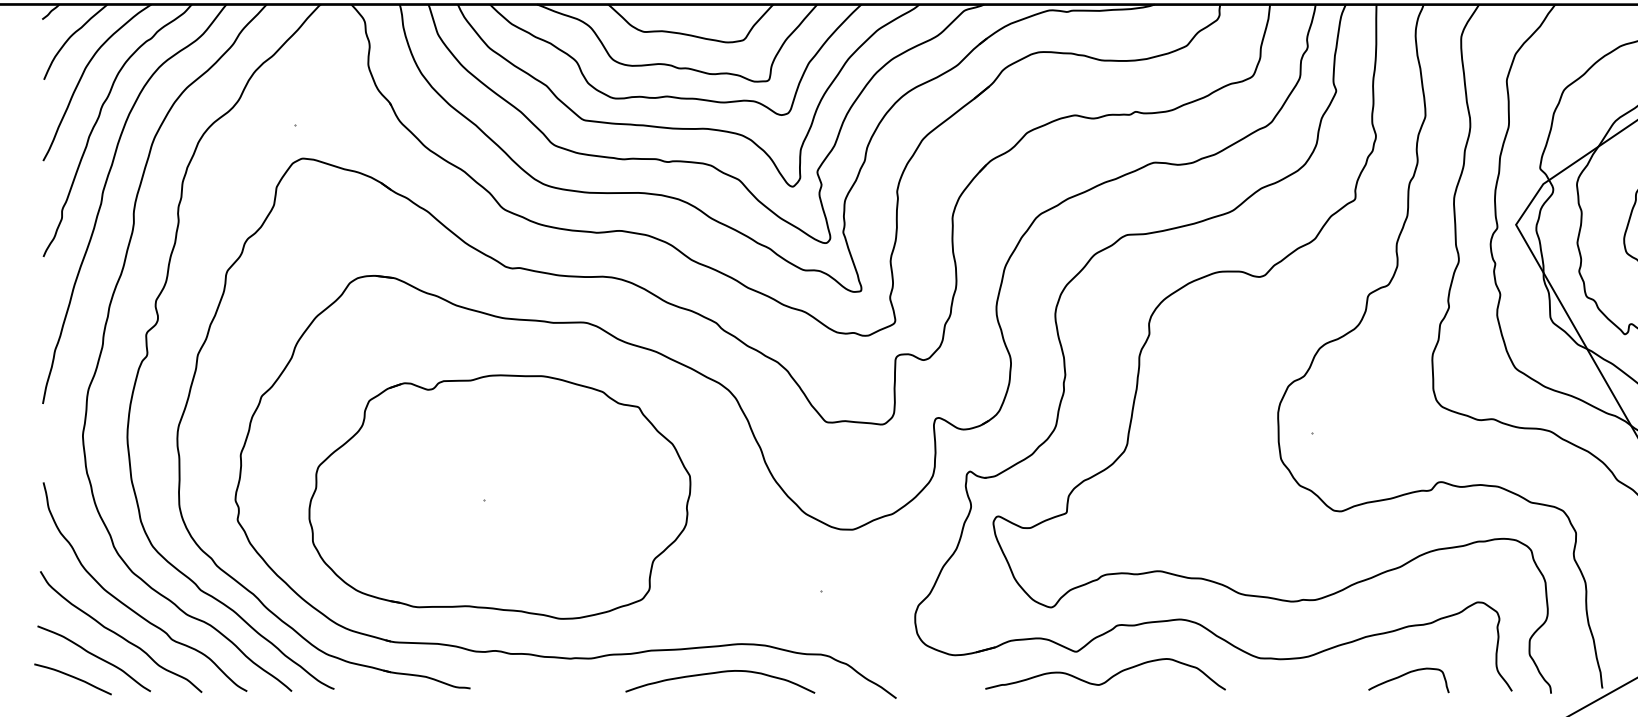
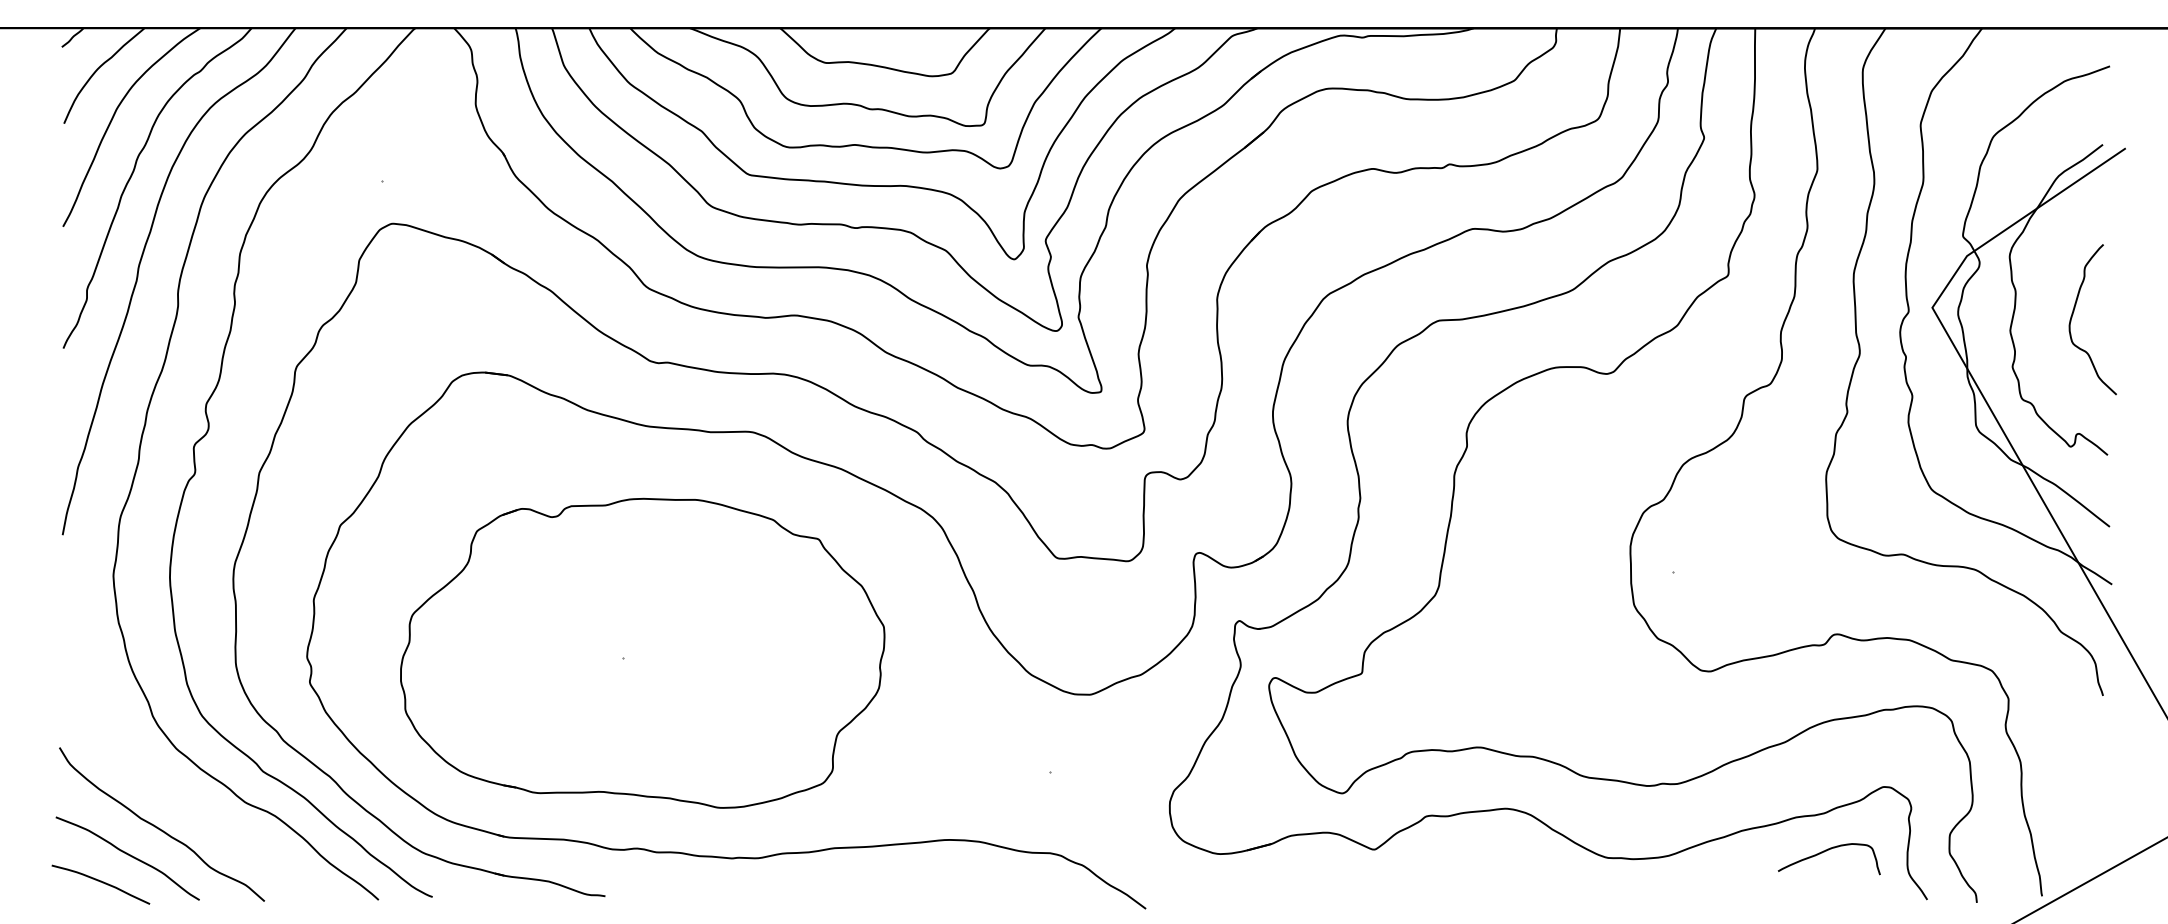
curve: (131, 608) -> (174, 794), removed
curve: (720, 672) -> (922, 876), removed
curve: (1406, 674) -> (1826, 851), moved
curve: (1108, 678) -> (1415, 883), removed

